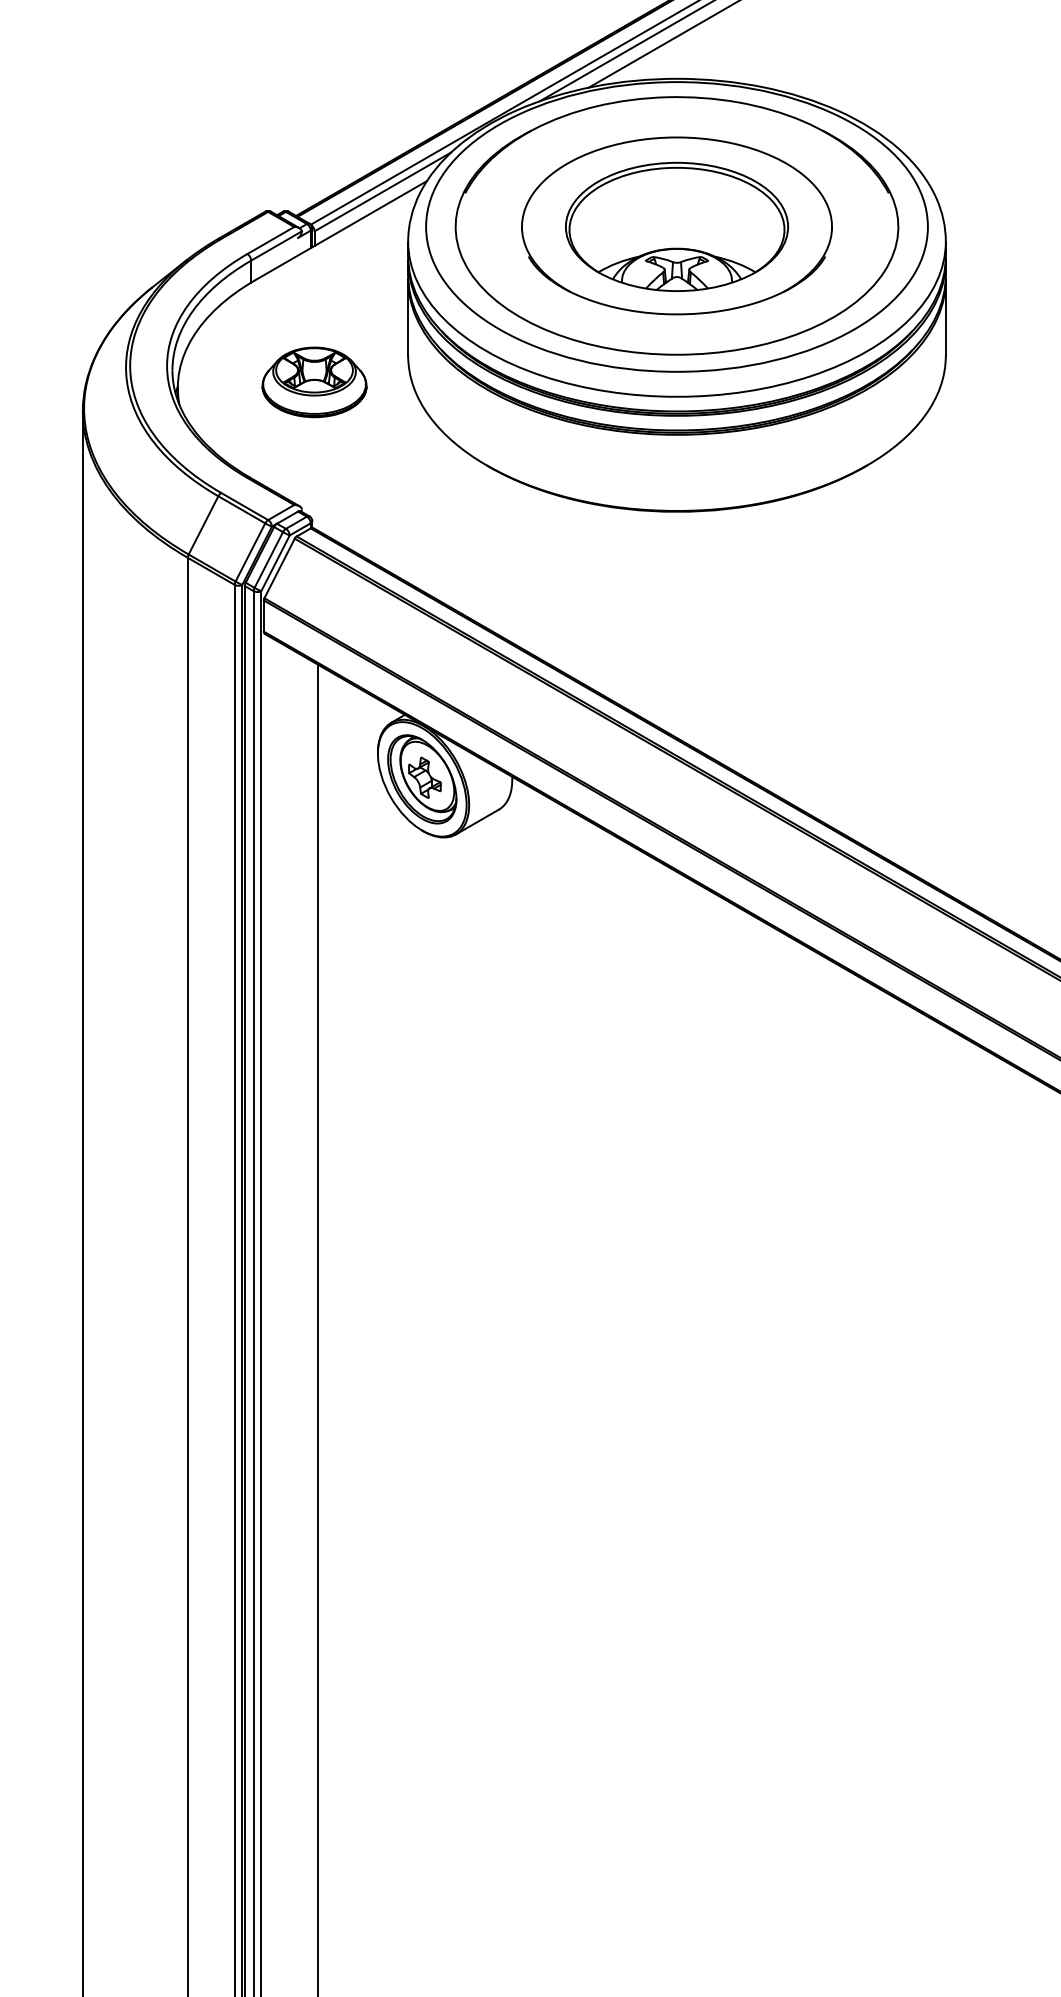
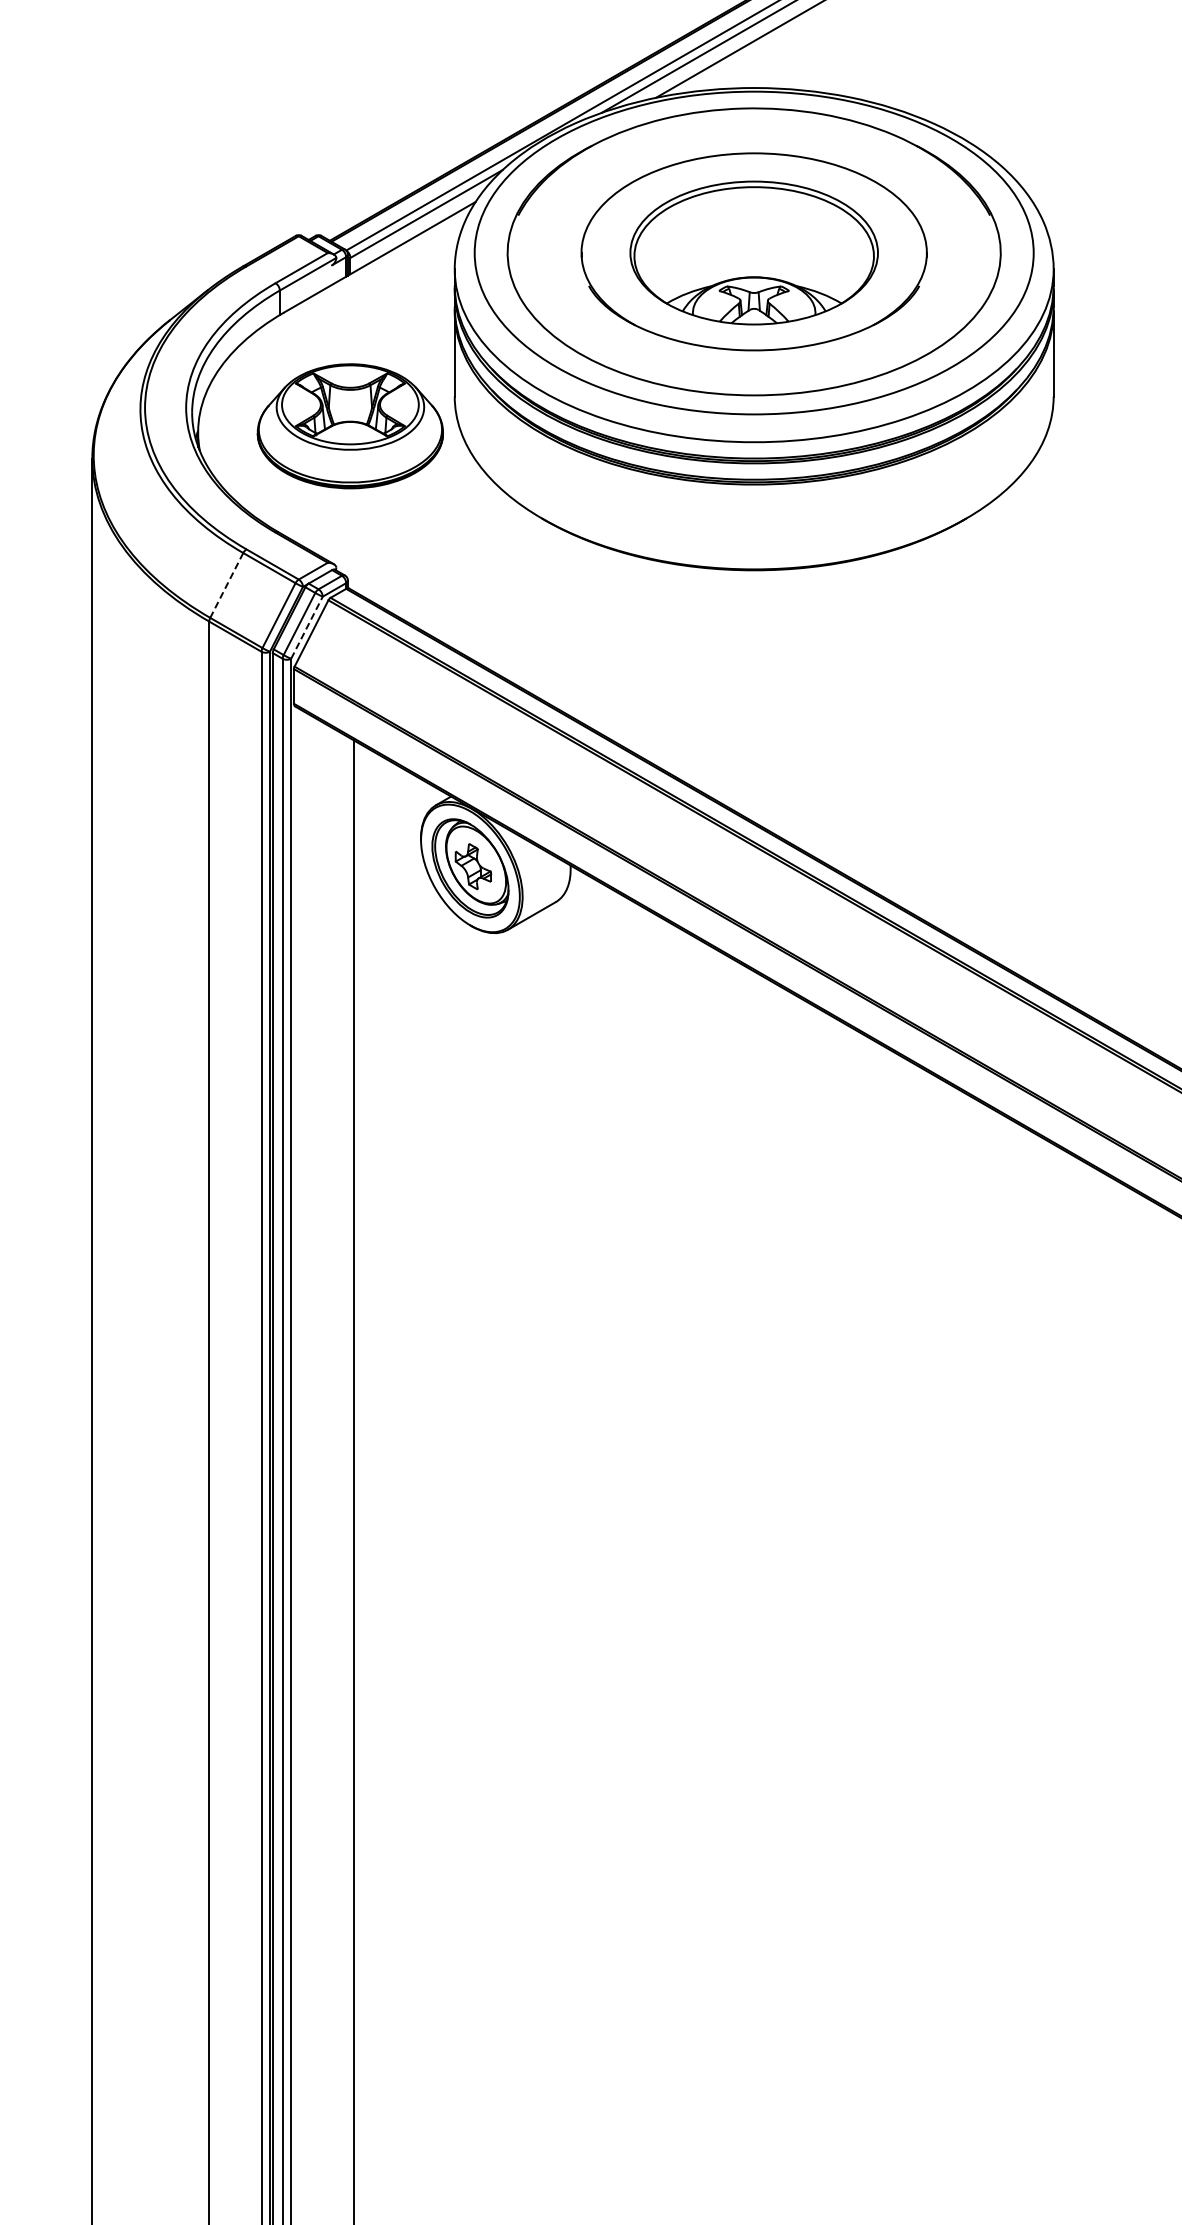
part: (314, 381) -> (350, 425), size x1.6
line: (203, 525) -> (226, 585), solid -> dashed
line: (275, 563) -> (306, 627), solid -> dashed

